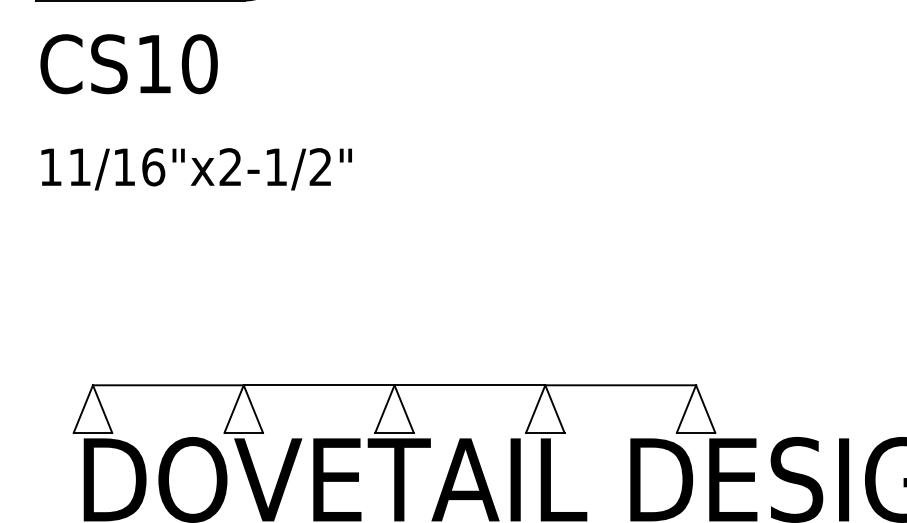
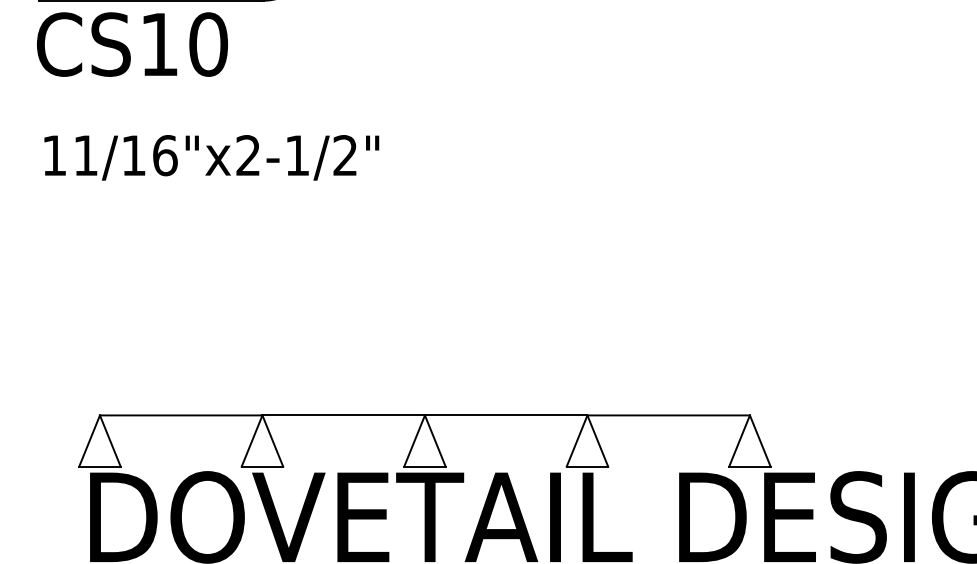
text: (128, 64) -> (131, 44), moved
text: (196, 169) -> (211, 158), moved

